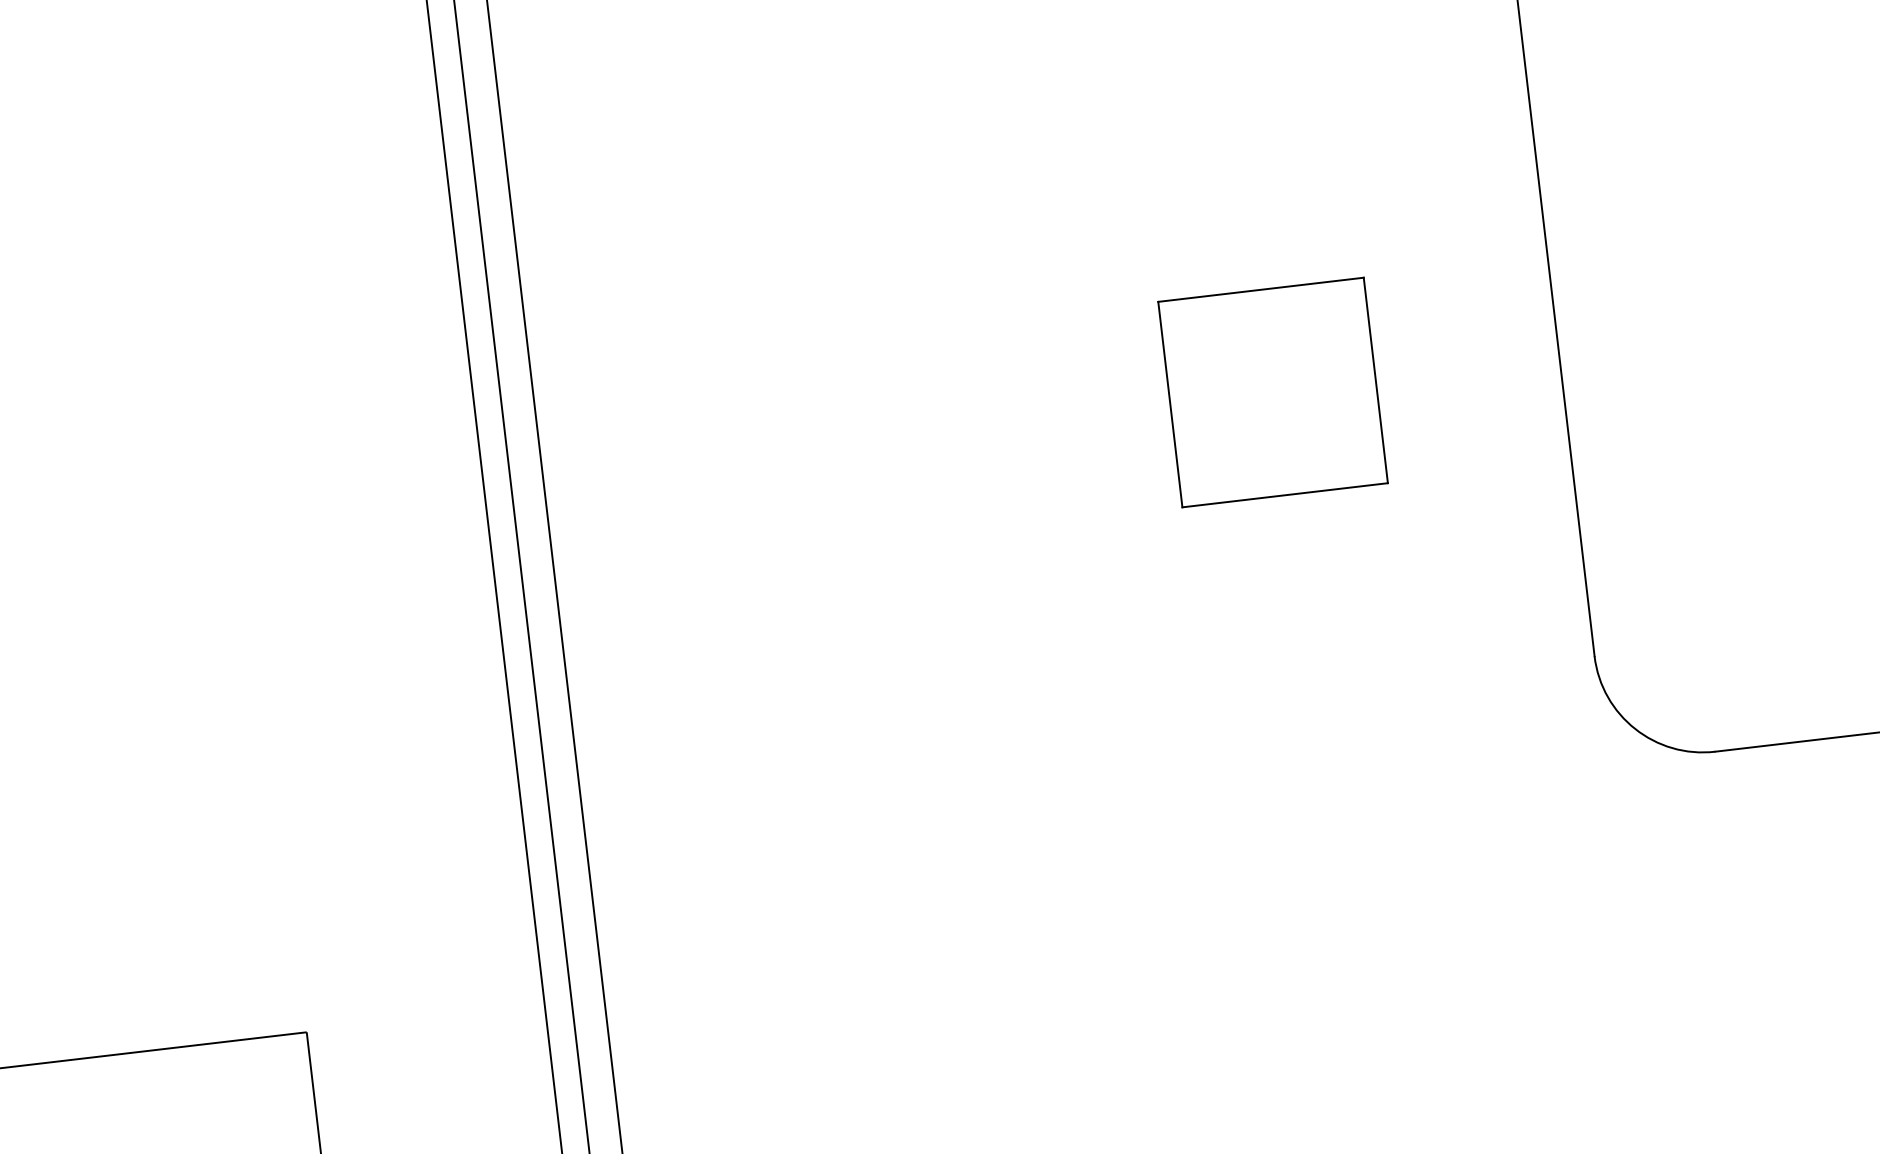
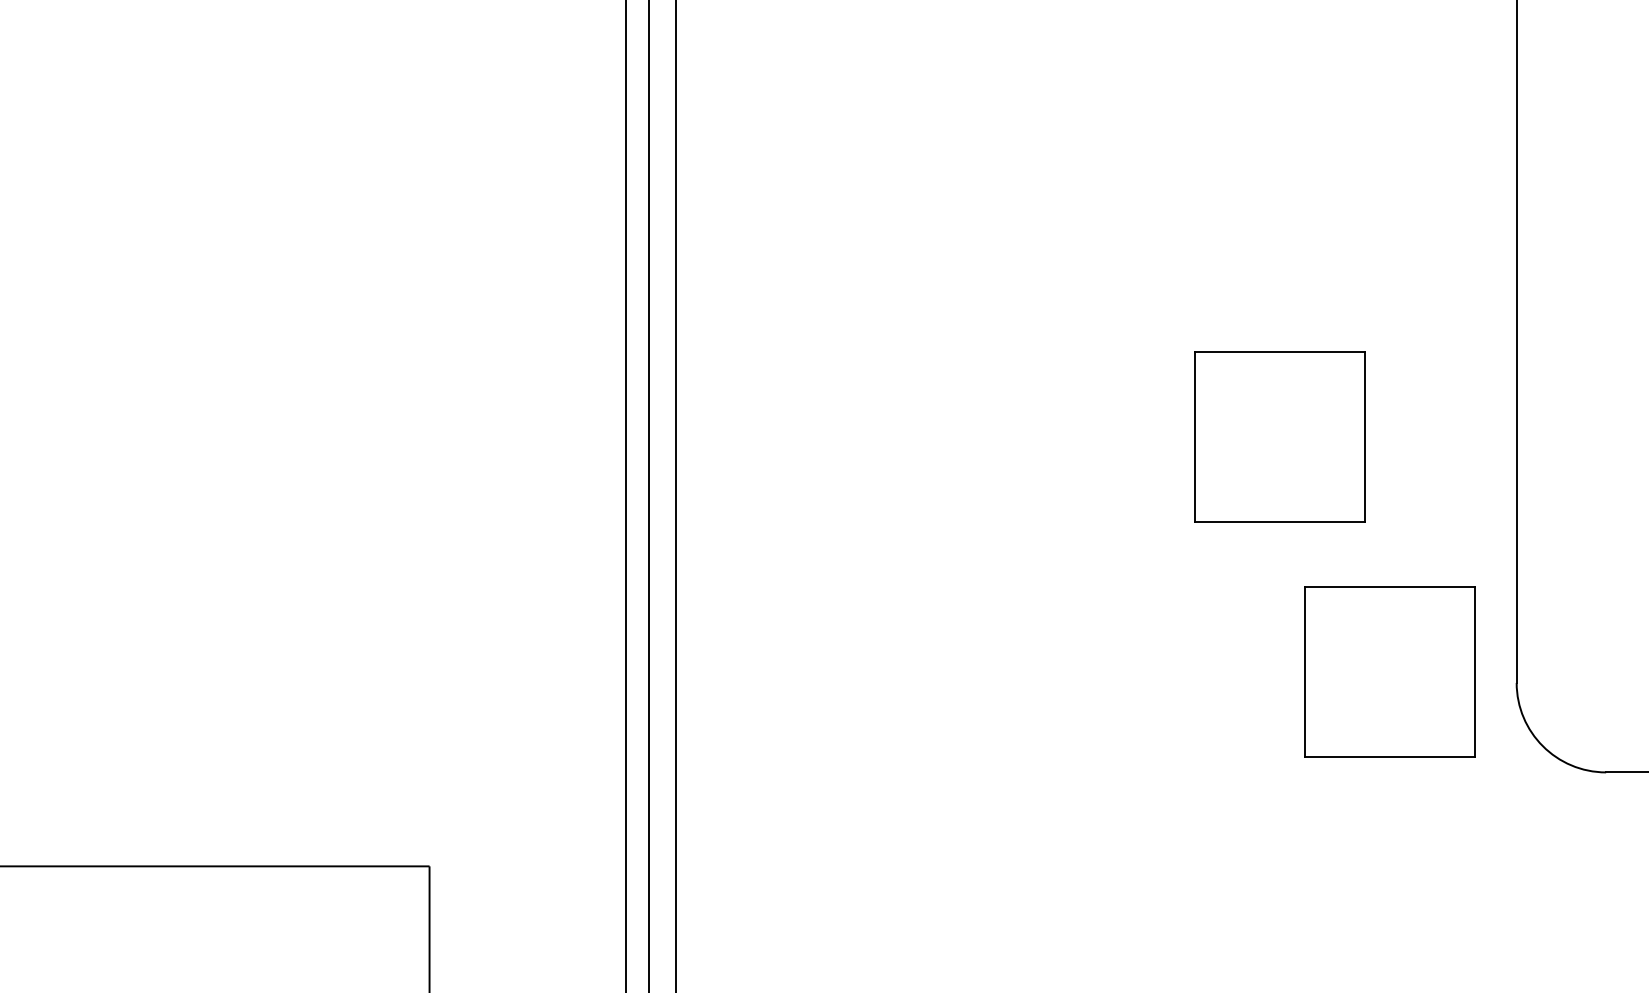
part: (1439, 660) -> (1389, 671), added

